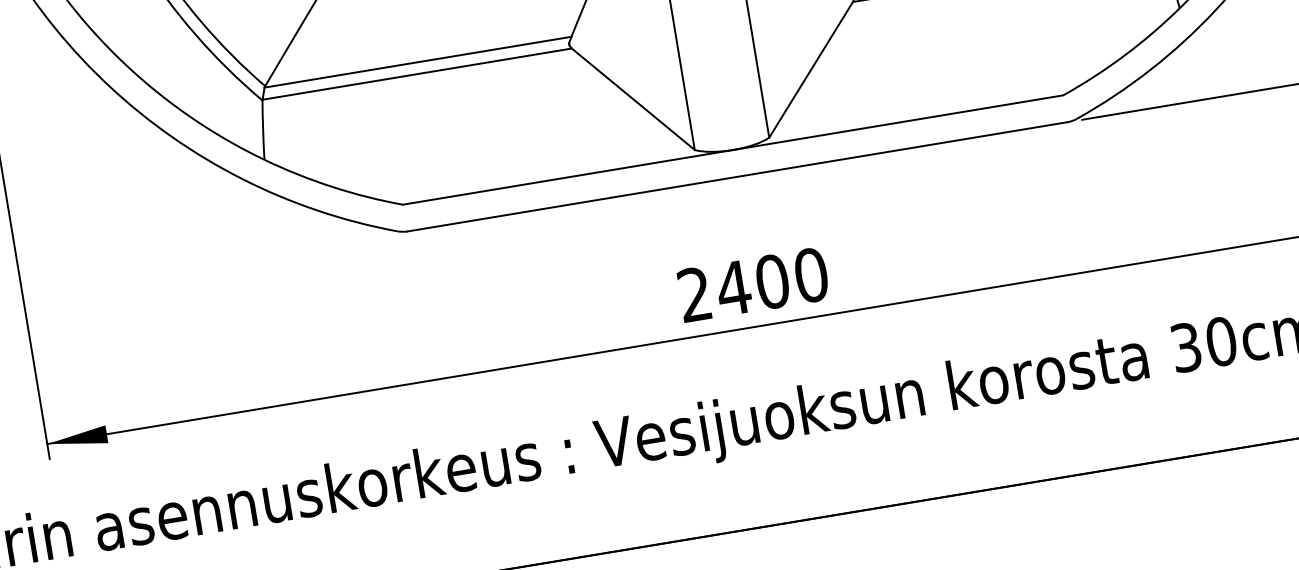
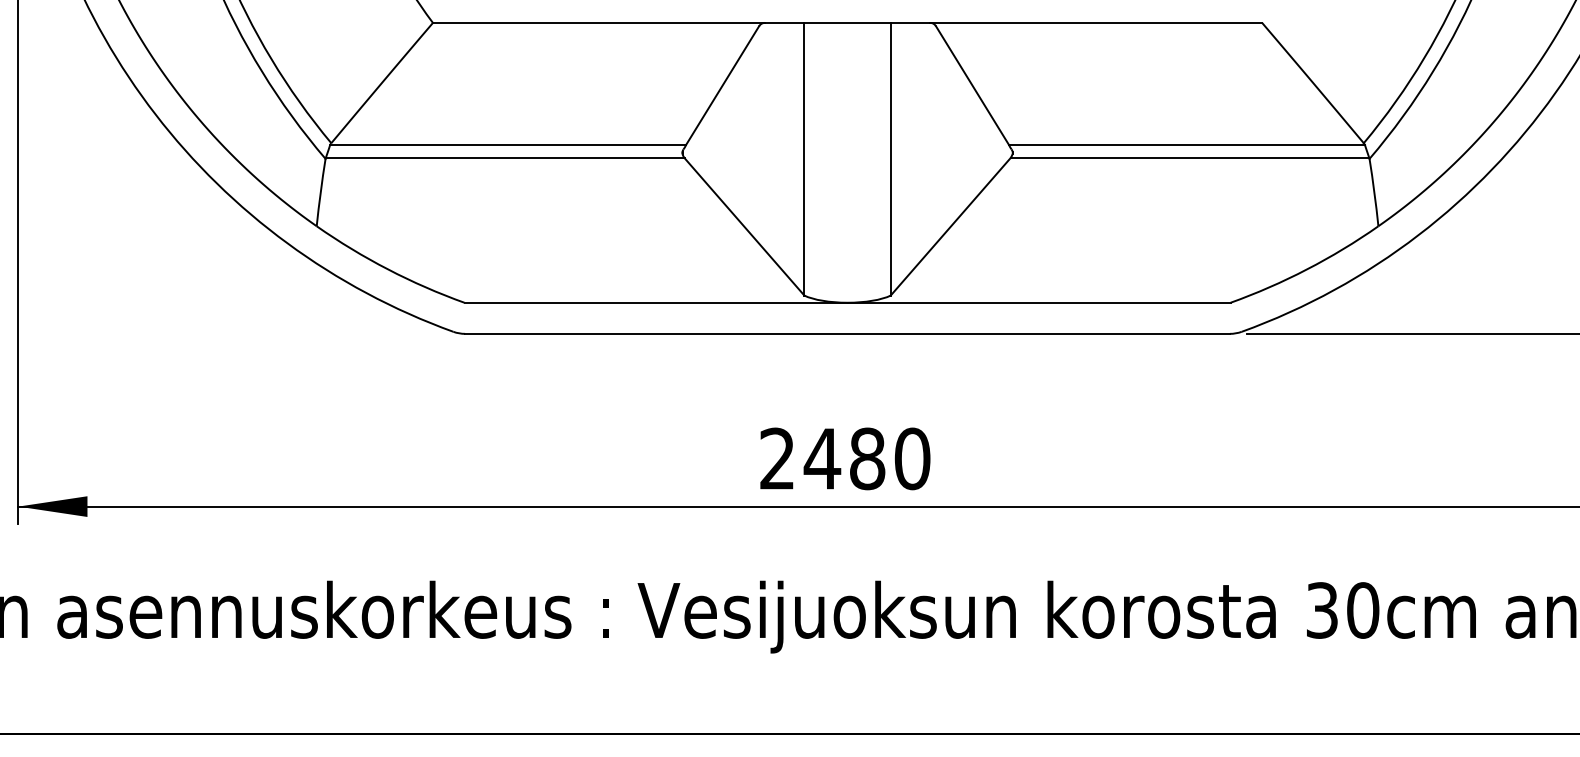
text: (772, 281) -> (867, 458), 2400 -> 2480

